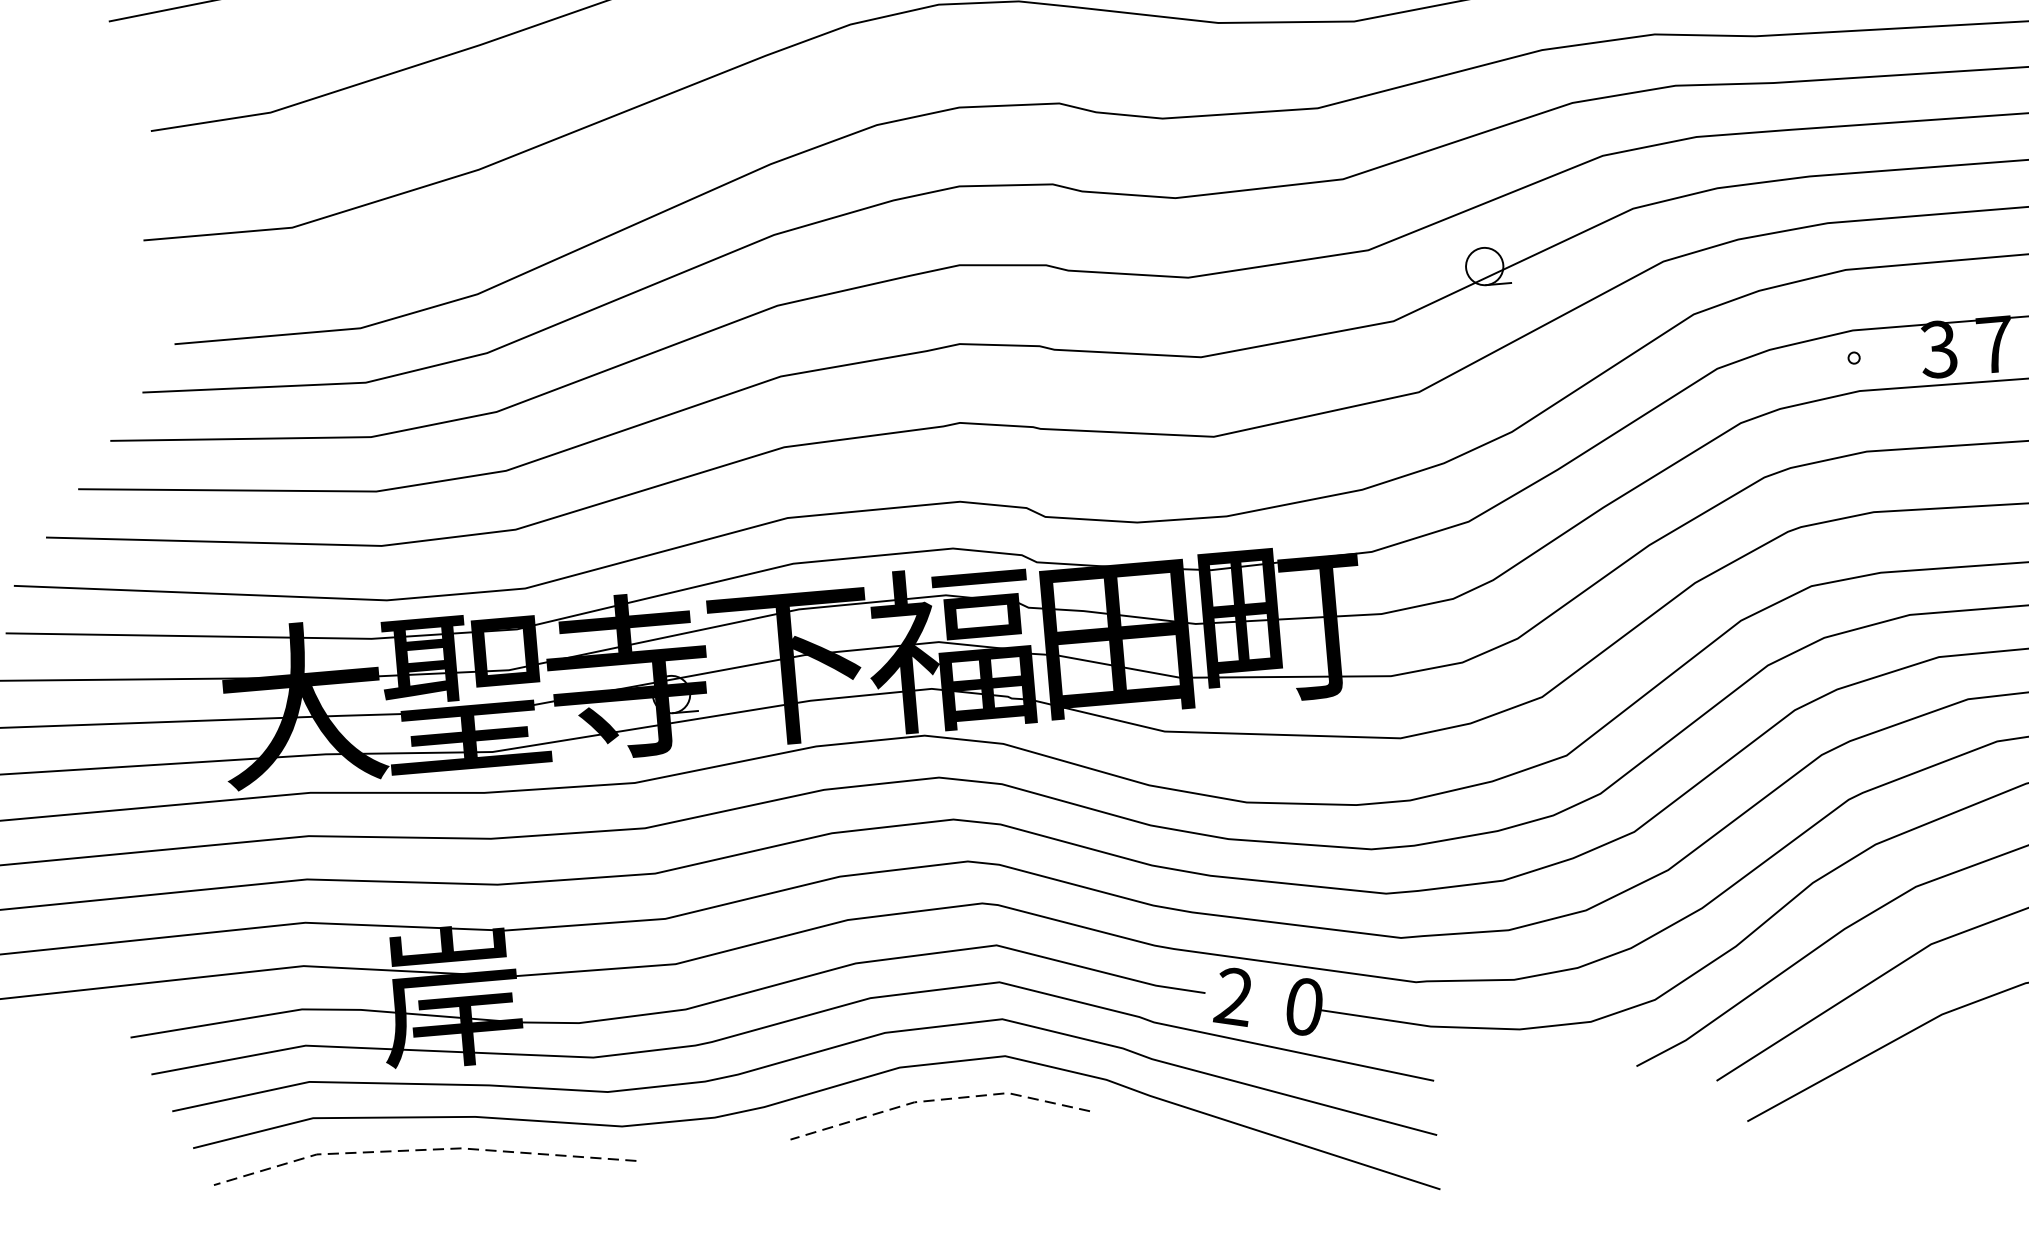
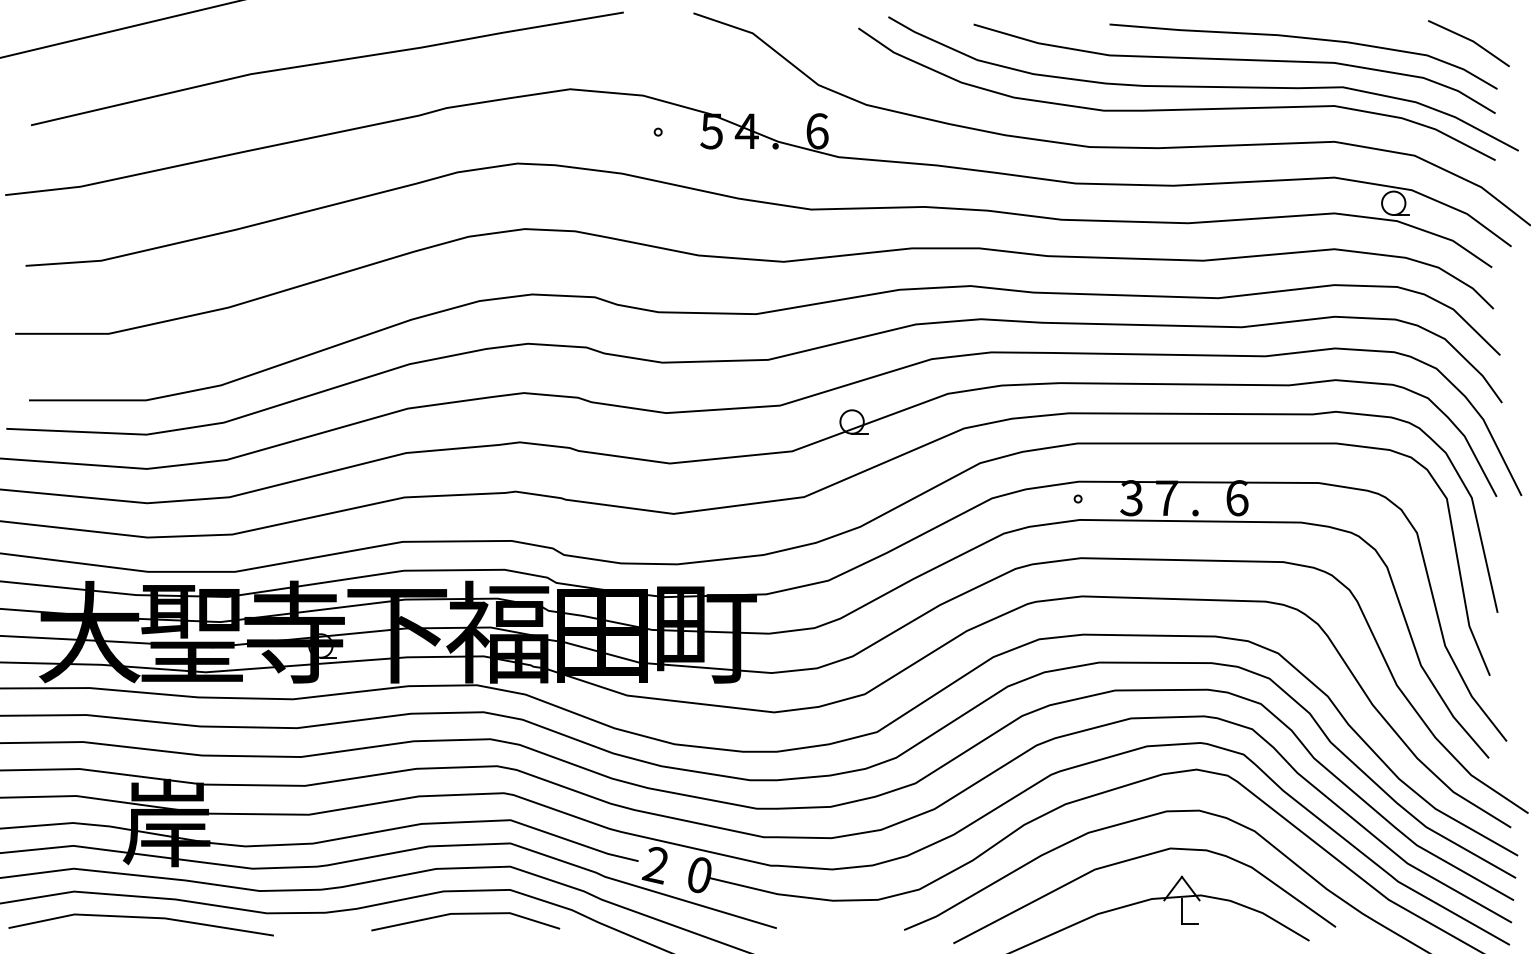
line: (937, 1099) -> (465, 913), dashed -> solid
line: (423, 1150) -> (141, 917), dashed -> solid

